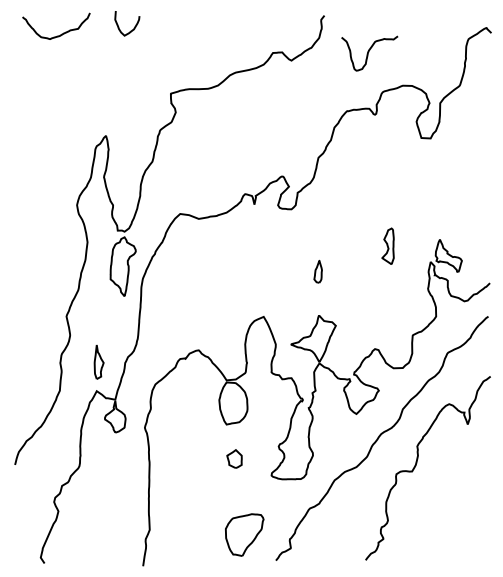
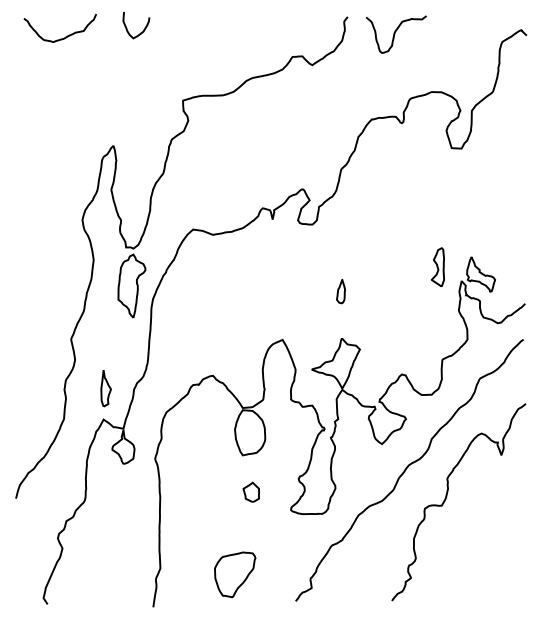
curve: (369, 53) -> (395, 34), moved
part: (387, 246) -> (437, 267), moved
part: (244, 534) -> (235, 574), moved

